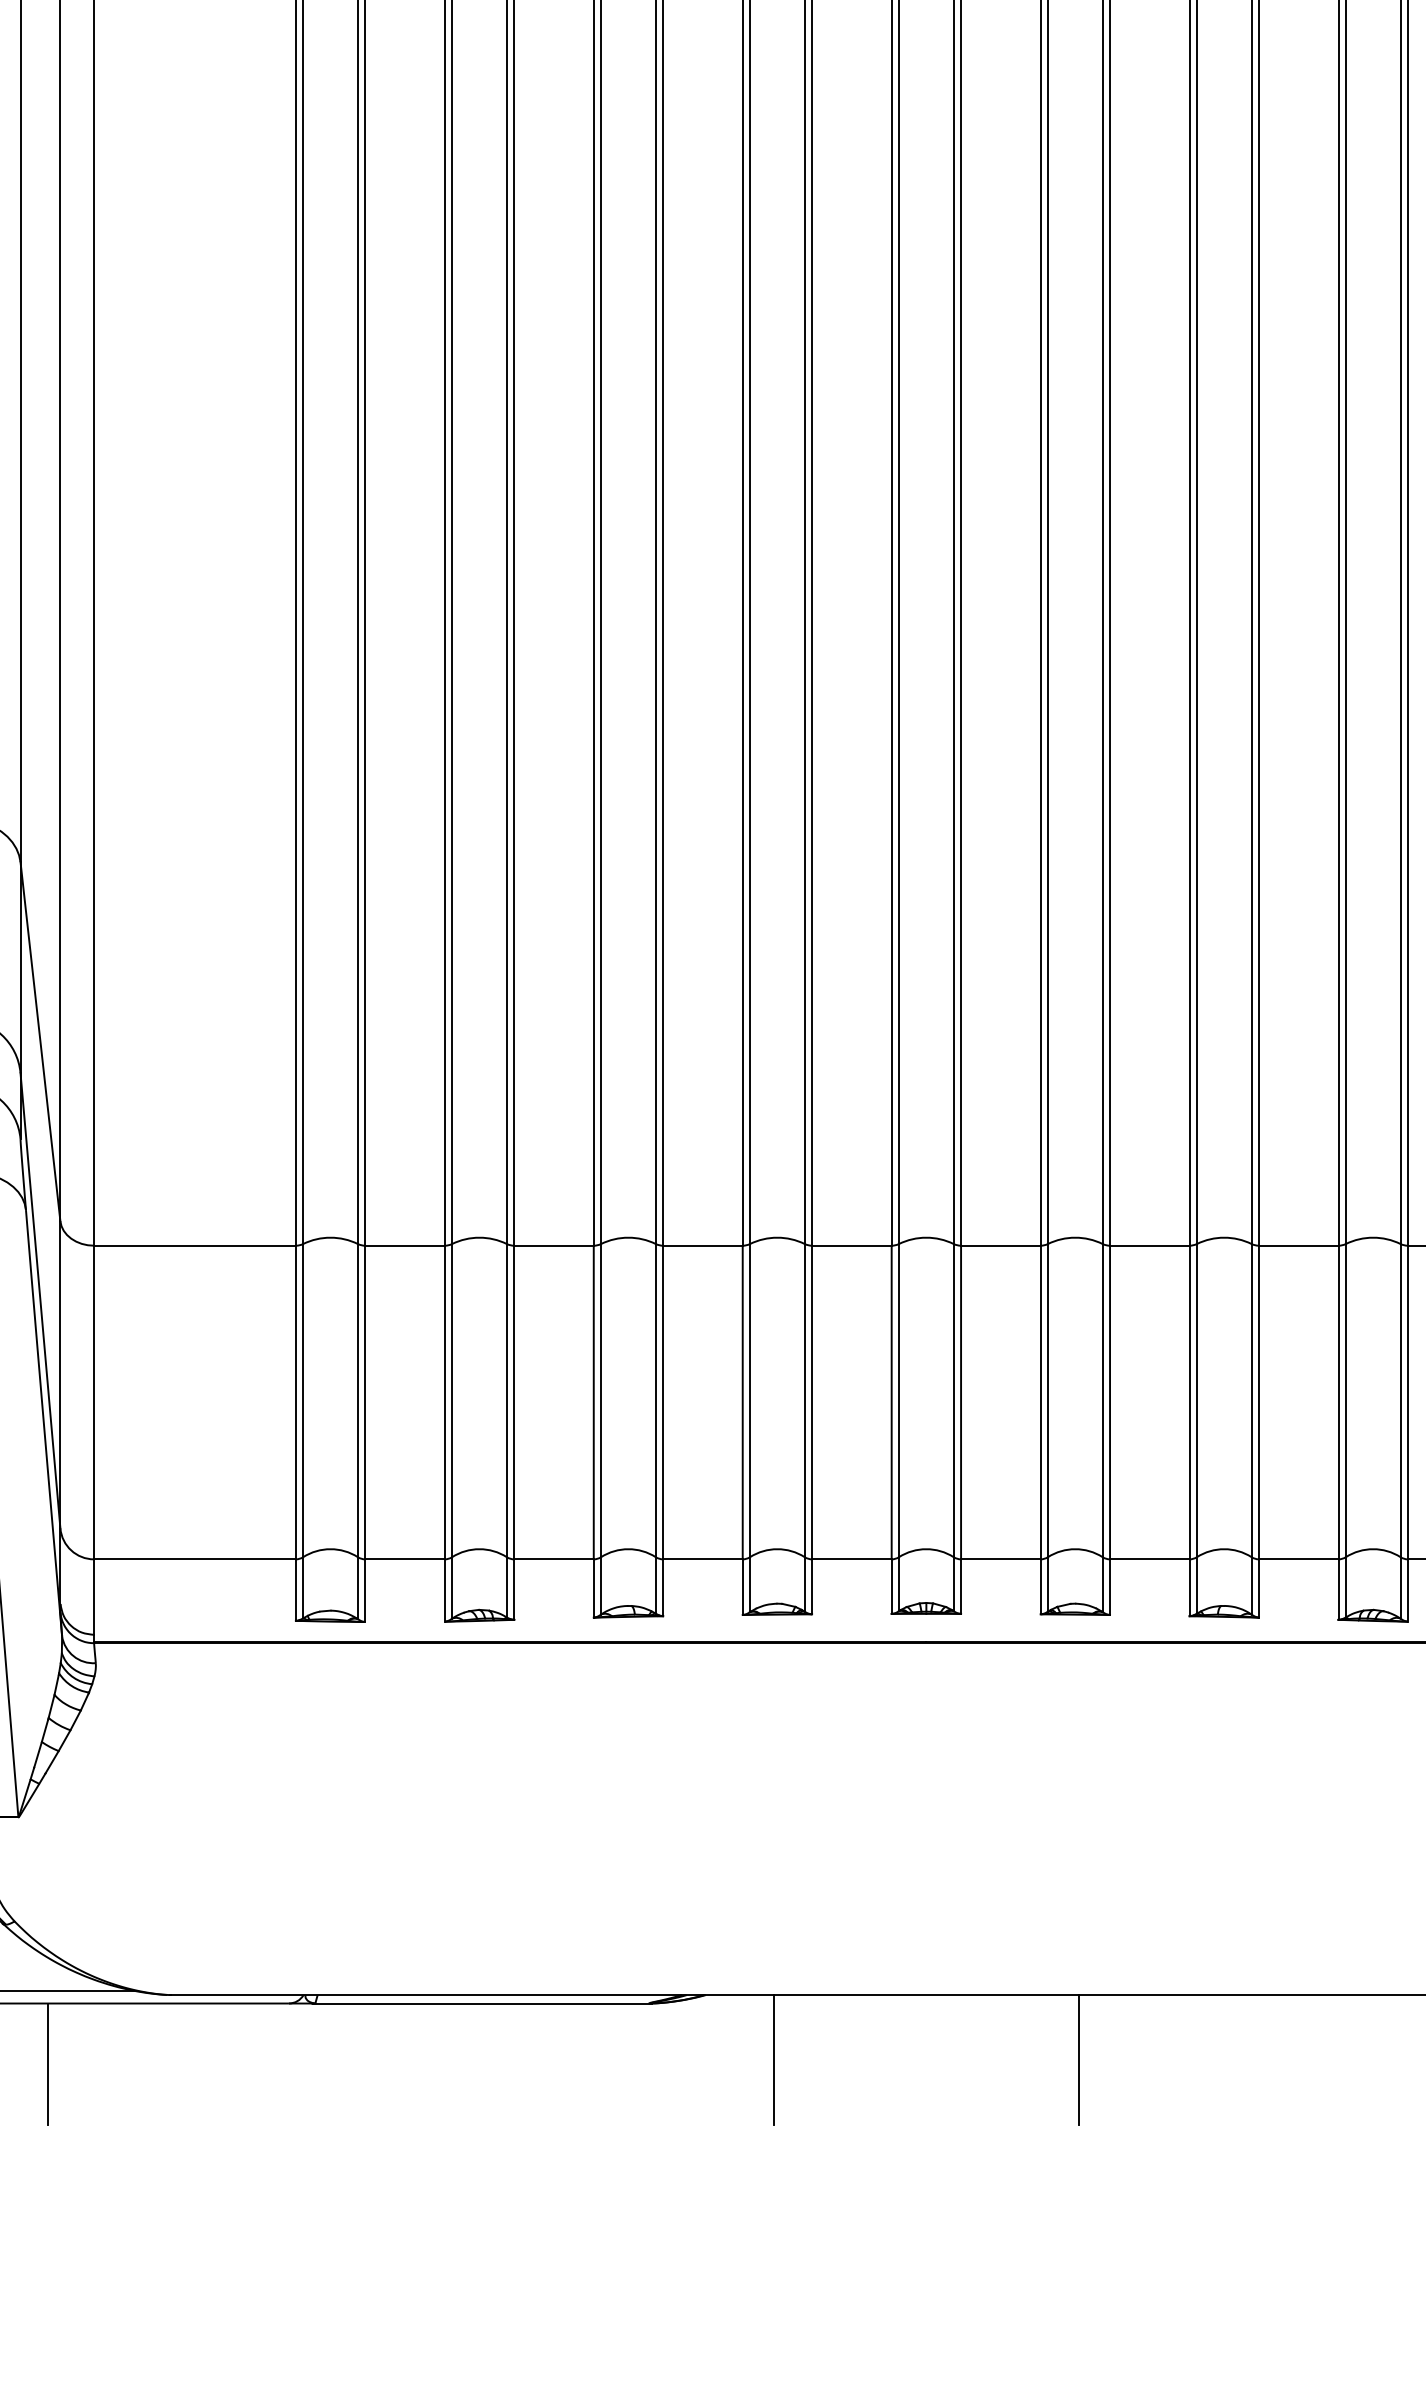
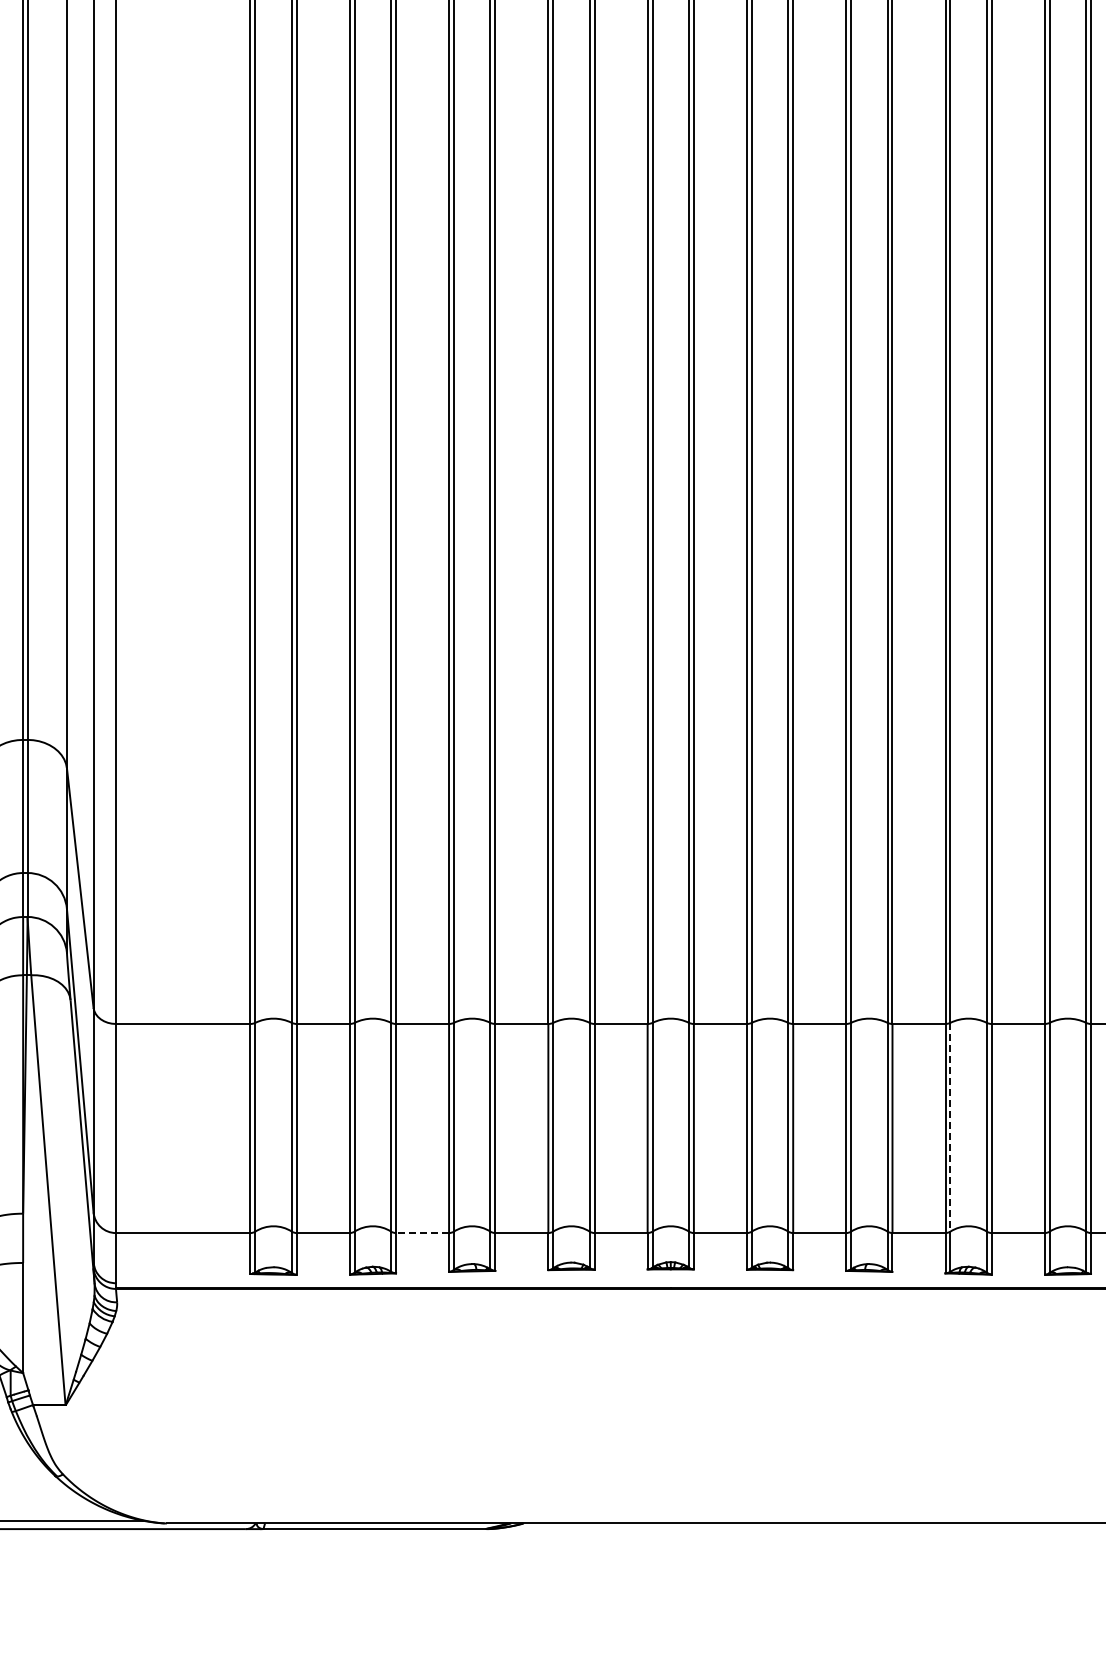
line: (1346, 1400) -> (950, 1127), solid -> dashed
line: (553, 1560) -> (422, 1233), solid -> dashed
line: (774, 2059) -> (569, 1566), removed
line: (1078, 2059) -> (772, 1566), removed
line: (48, 2064) -> (85, 1569), removed

